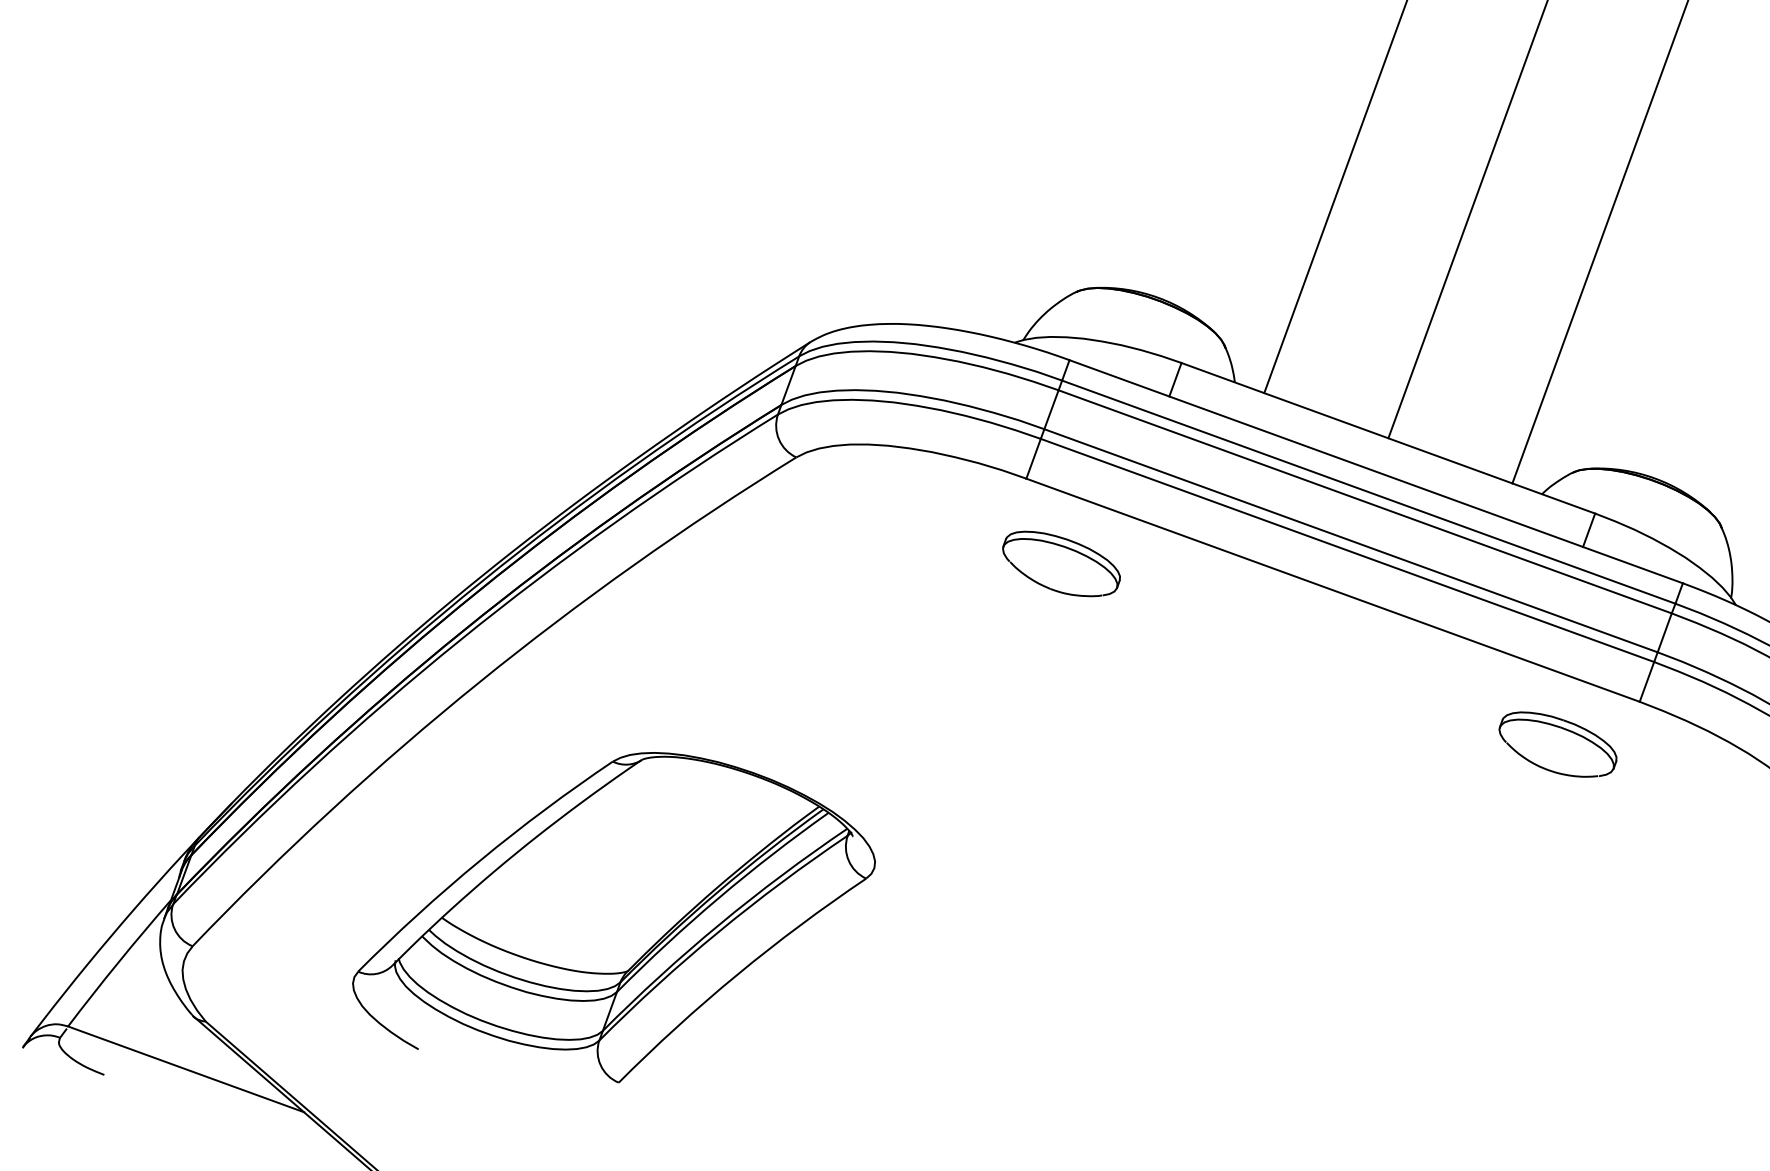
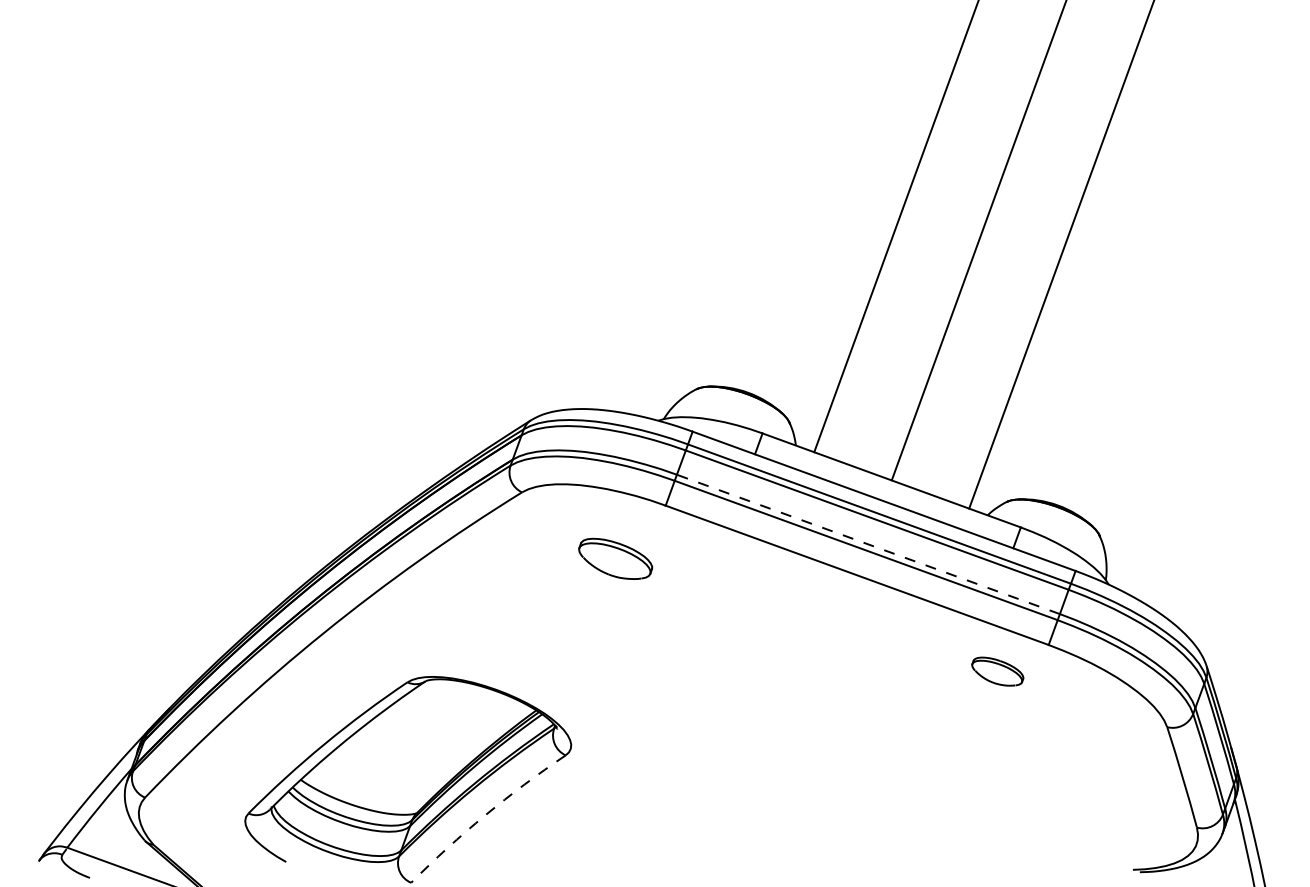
line: (1351, 540) -> (868, 544), solid -> dashed
part: (1061, 563) -> (615, 558), moved
part: (1557, 744) -> (997, 671), size x0.7
arc: (737, 974) -> (485, 815), solid -> dashed

